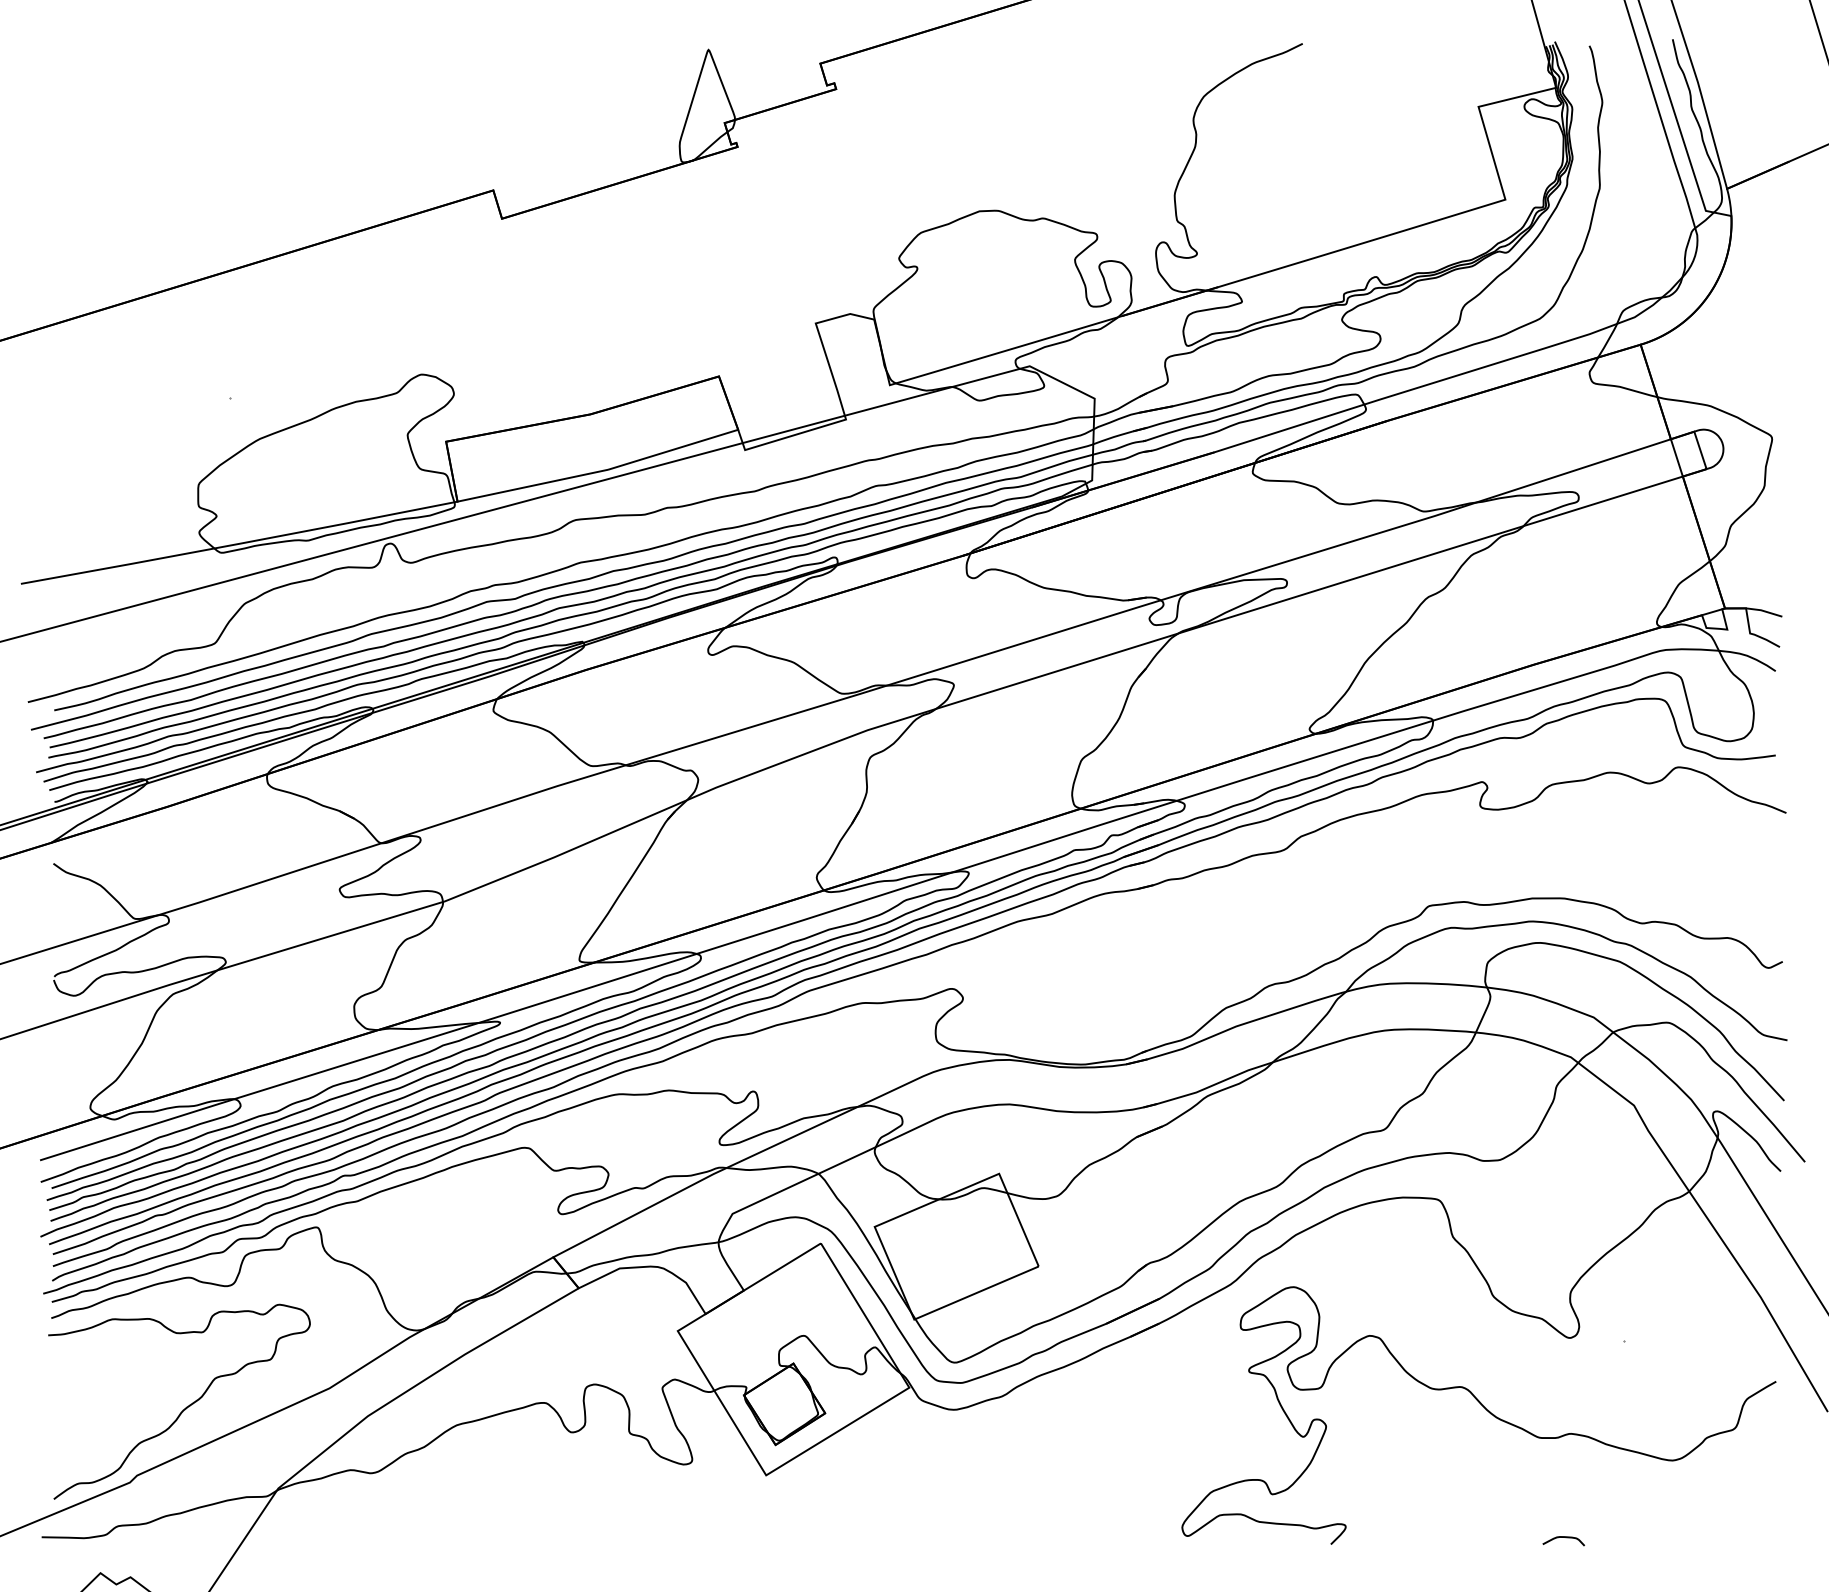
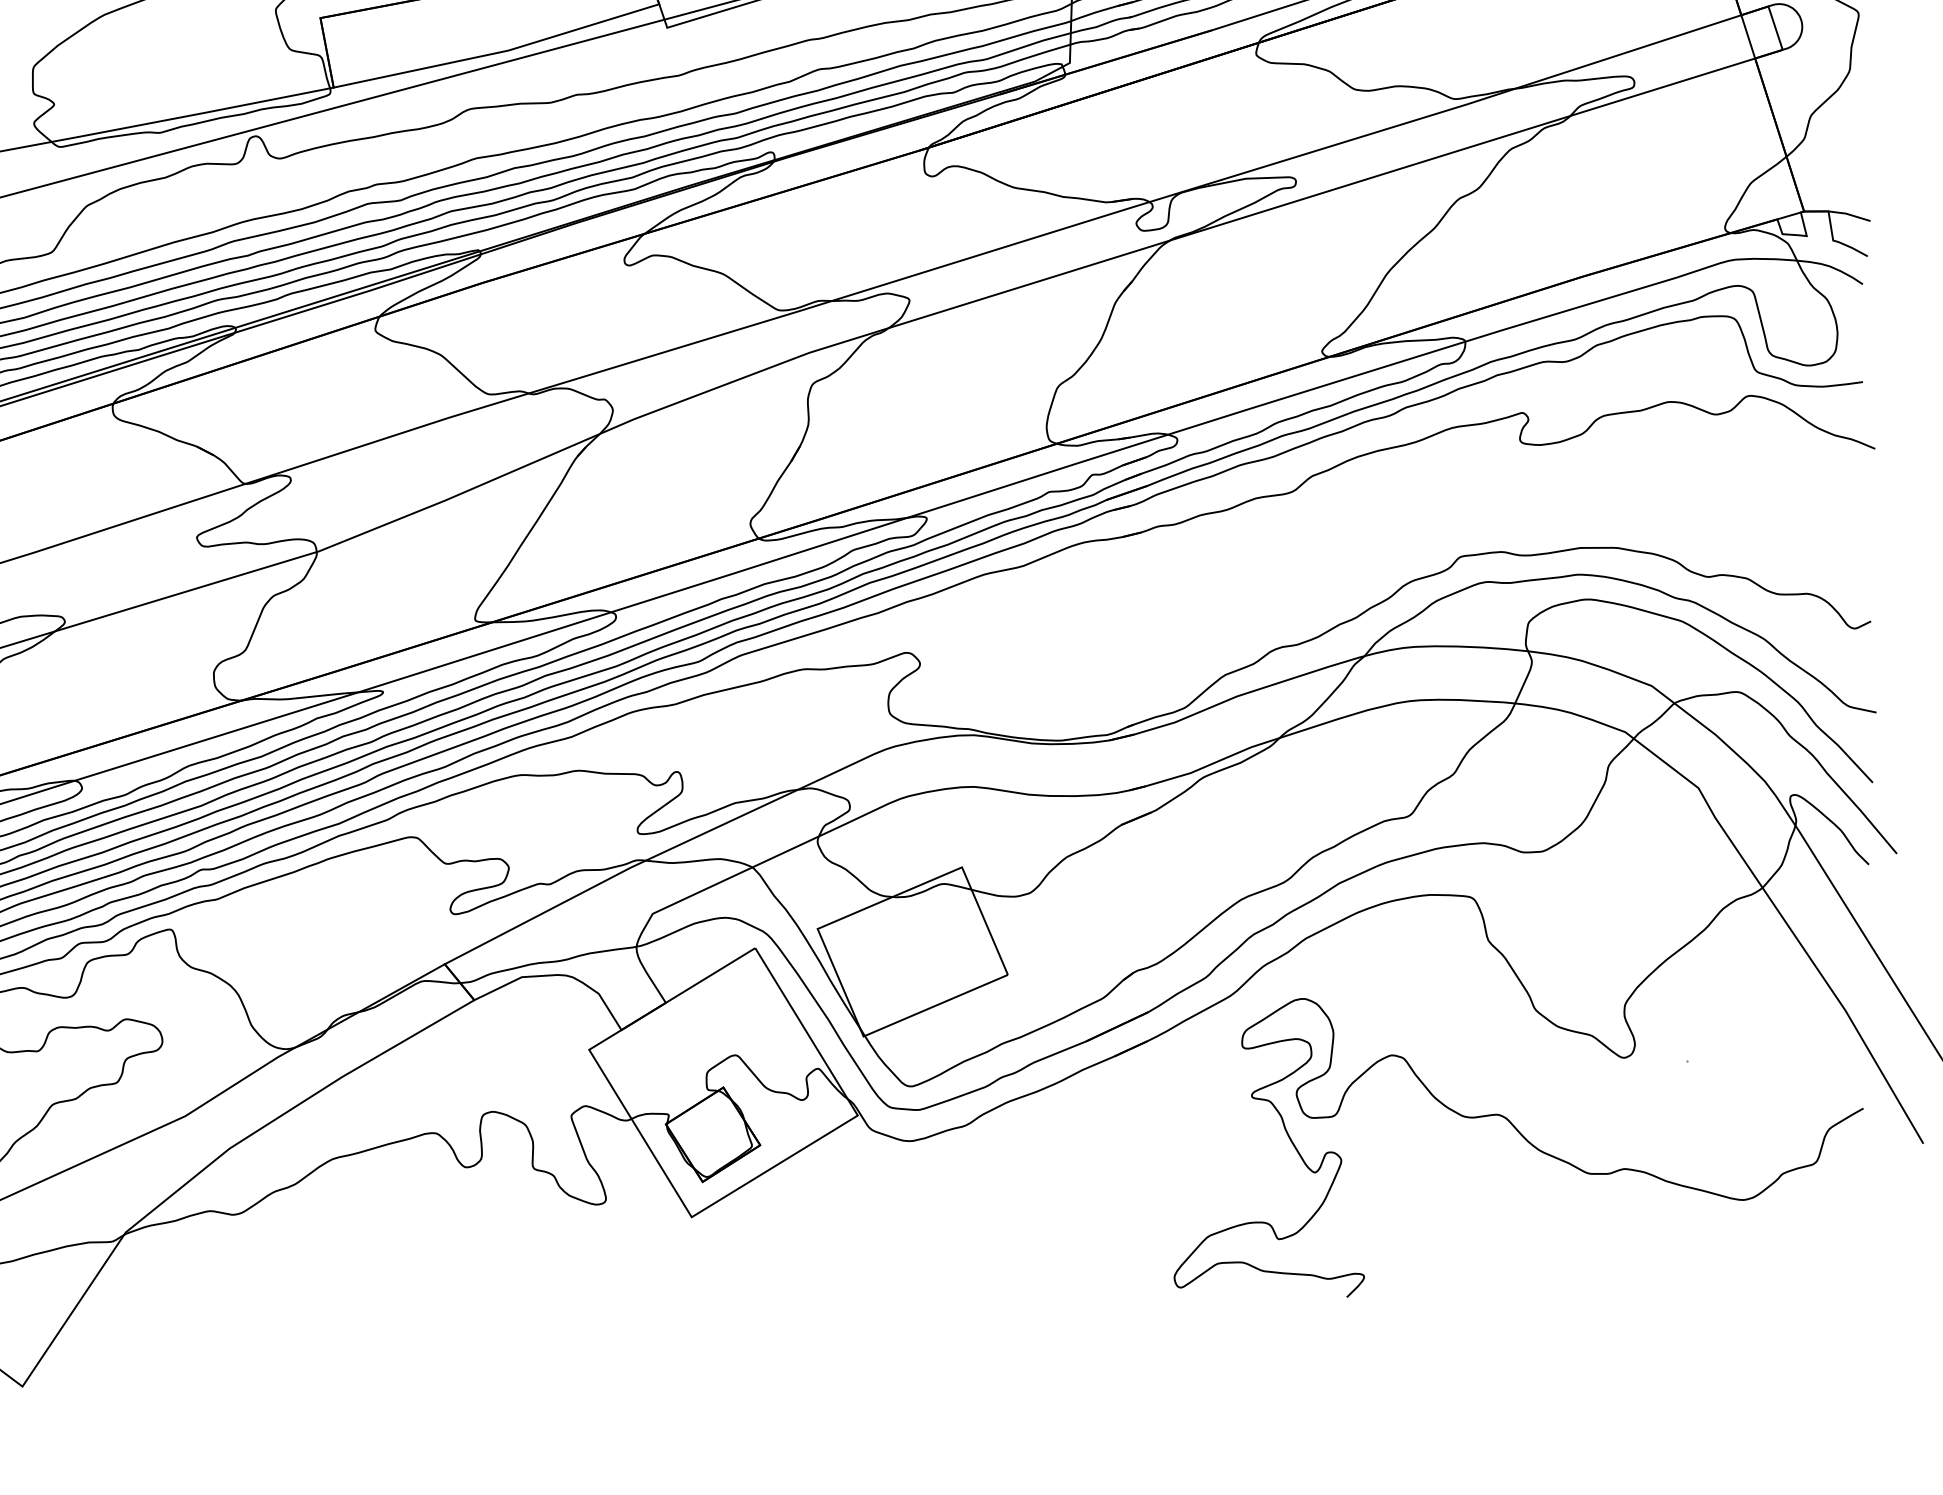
curve: (1563, 1537) -> (1616, 1289), removed

